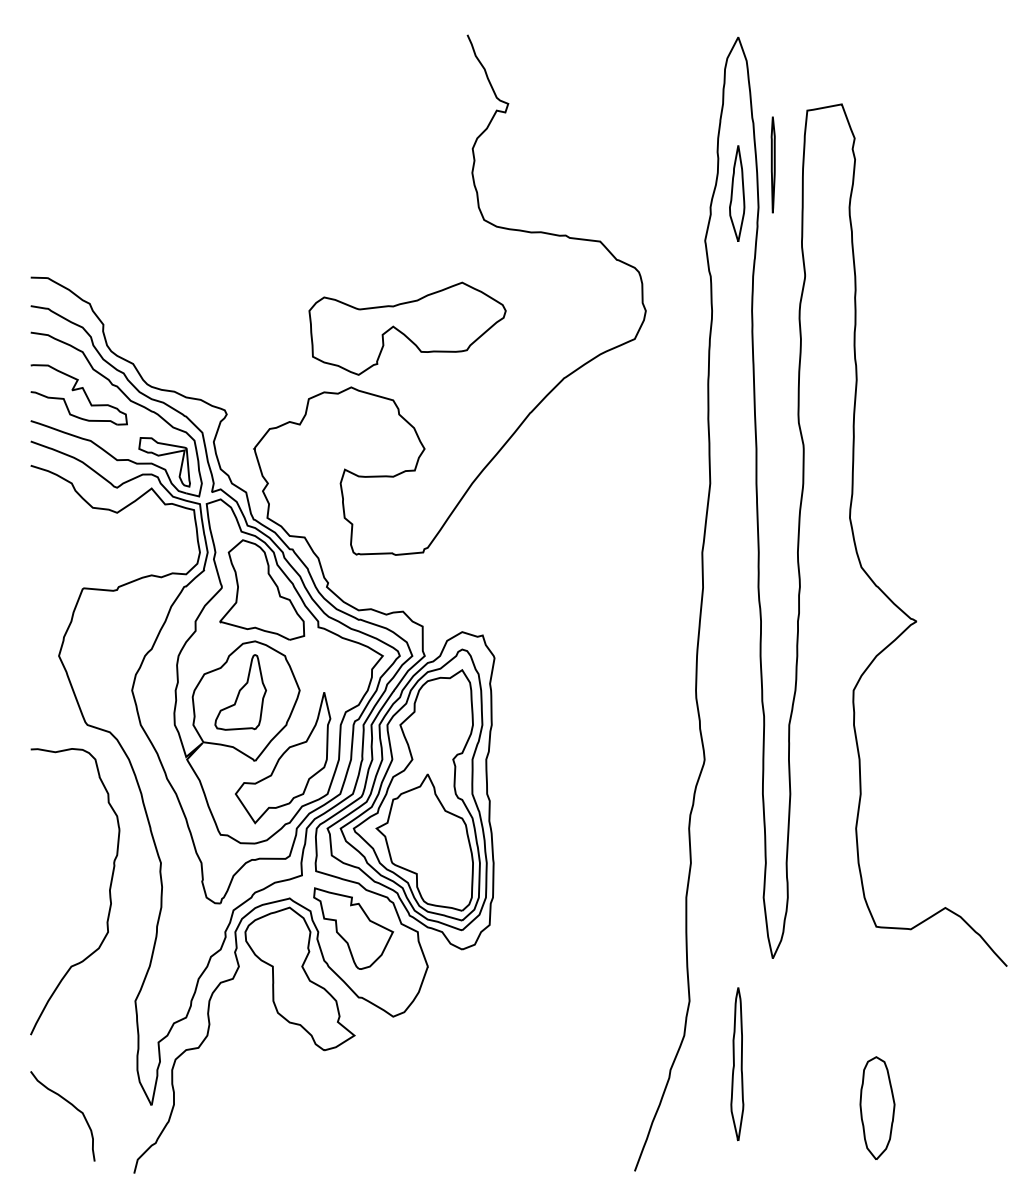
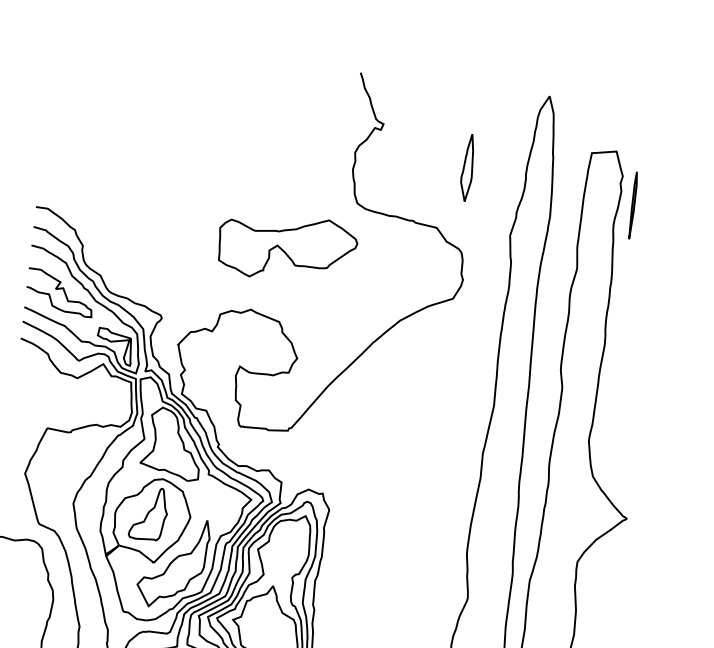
part: (772, 164) -> (632, 205), moved
part: (737, 193) -> (467, 167), moved
part: (407, 328) -> (287, 248), moved

